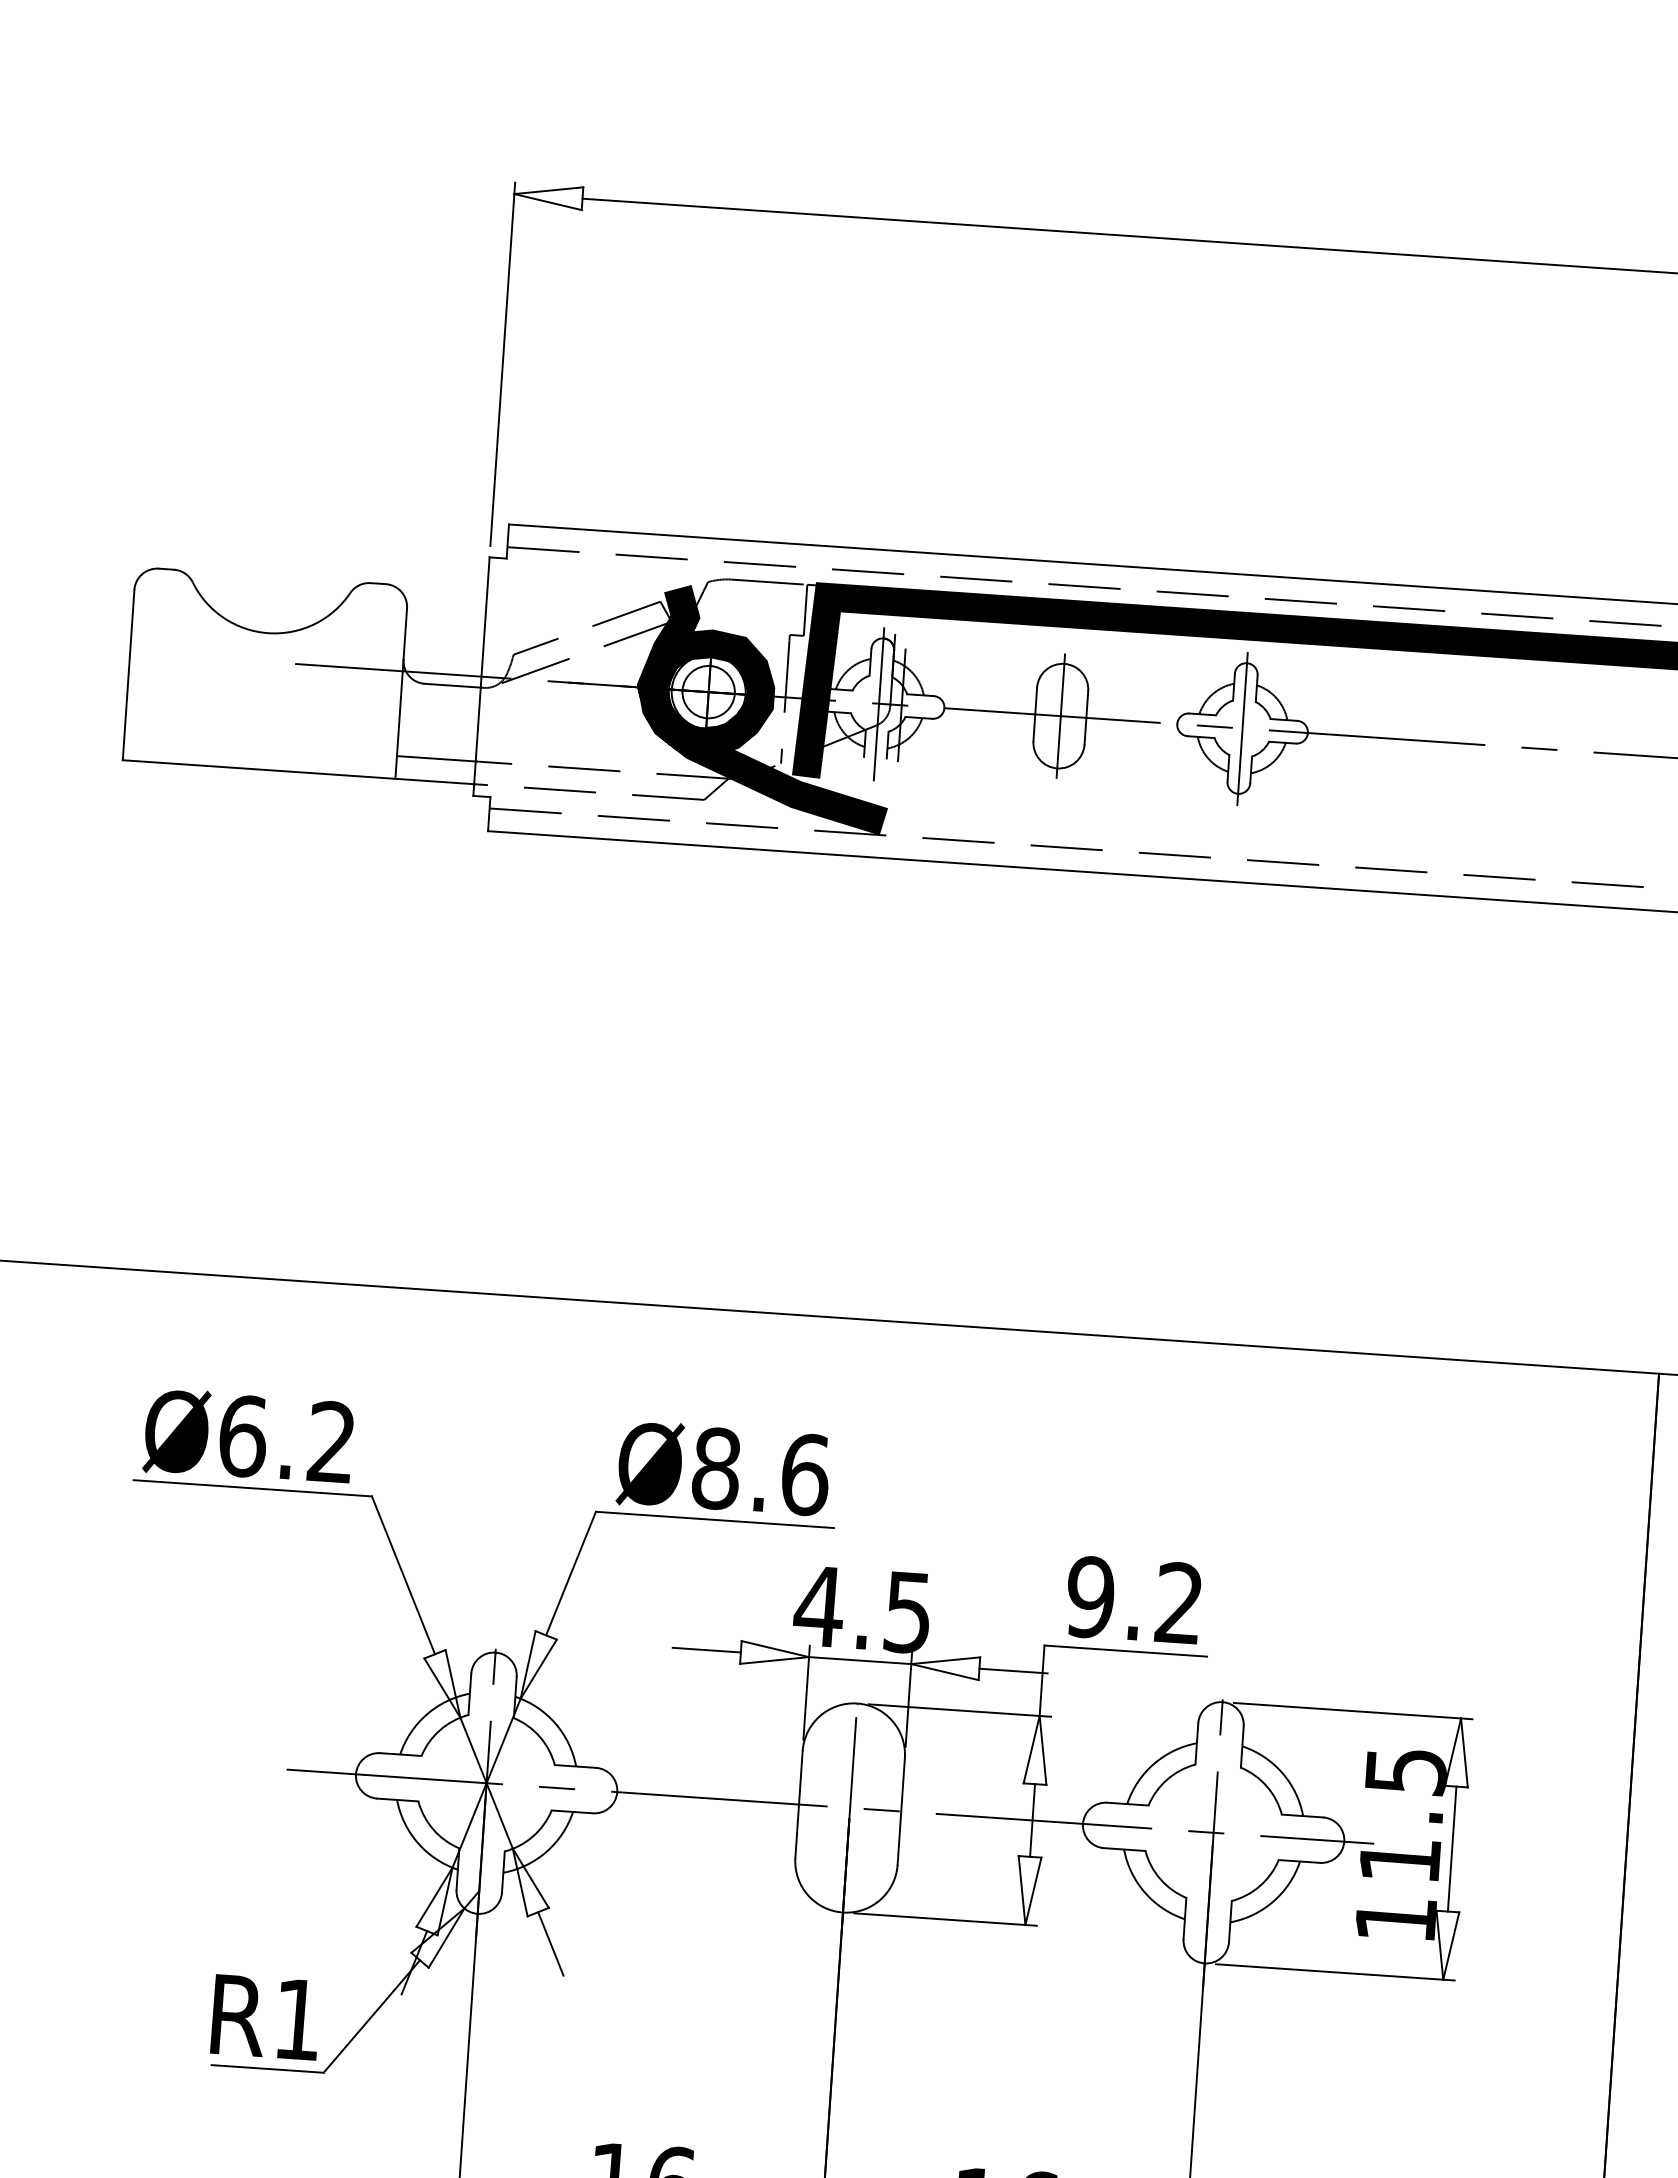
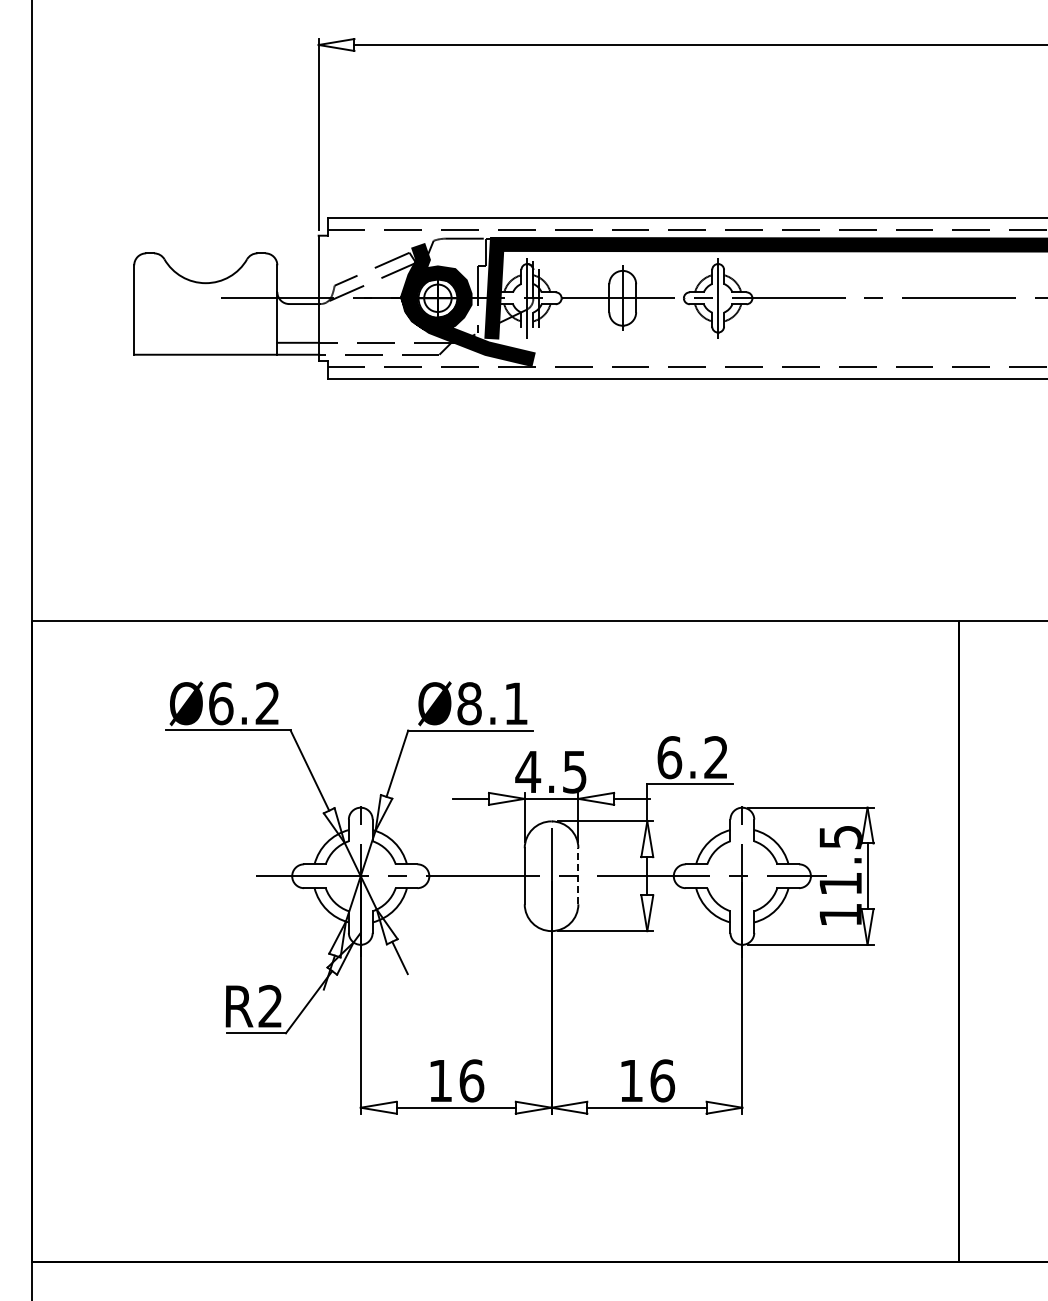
text: (805, 1474) -> (516, 703), Ø8.6 -> Ø8.1
text: (1090, 1597) -> (669, 757), 9.2 -> 6.2
line: (901, 1810) -> (578, 875), solid -> dashed
text: (295, 2017) -> (269, 1005), R1 -> R2

